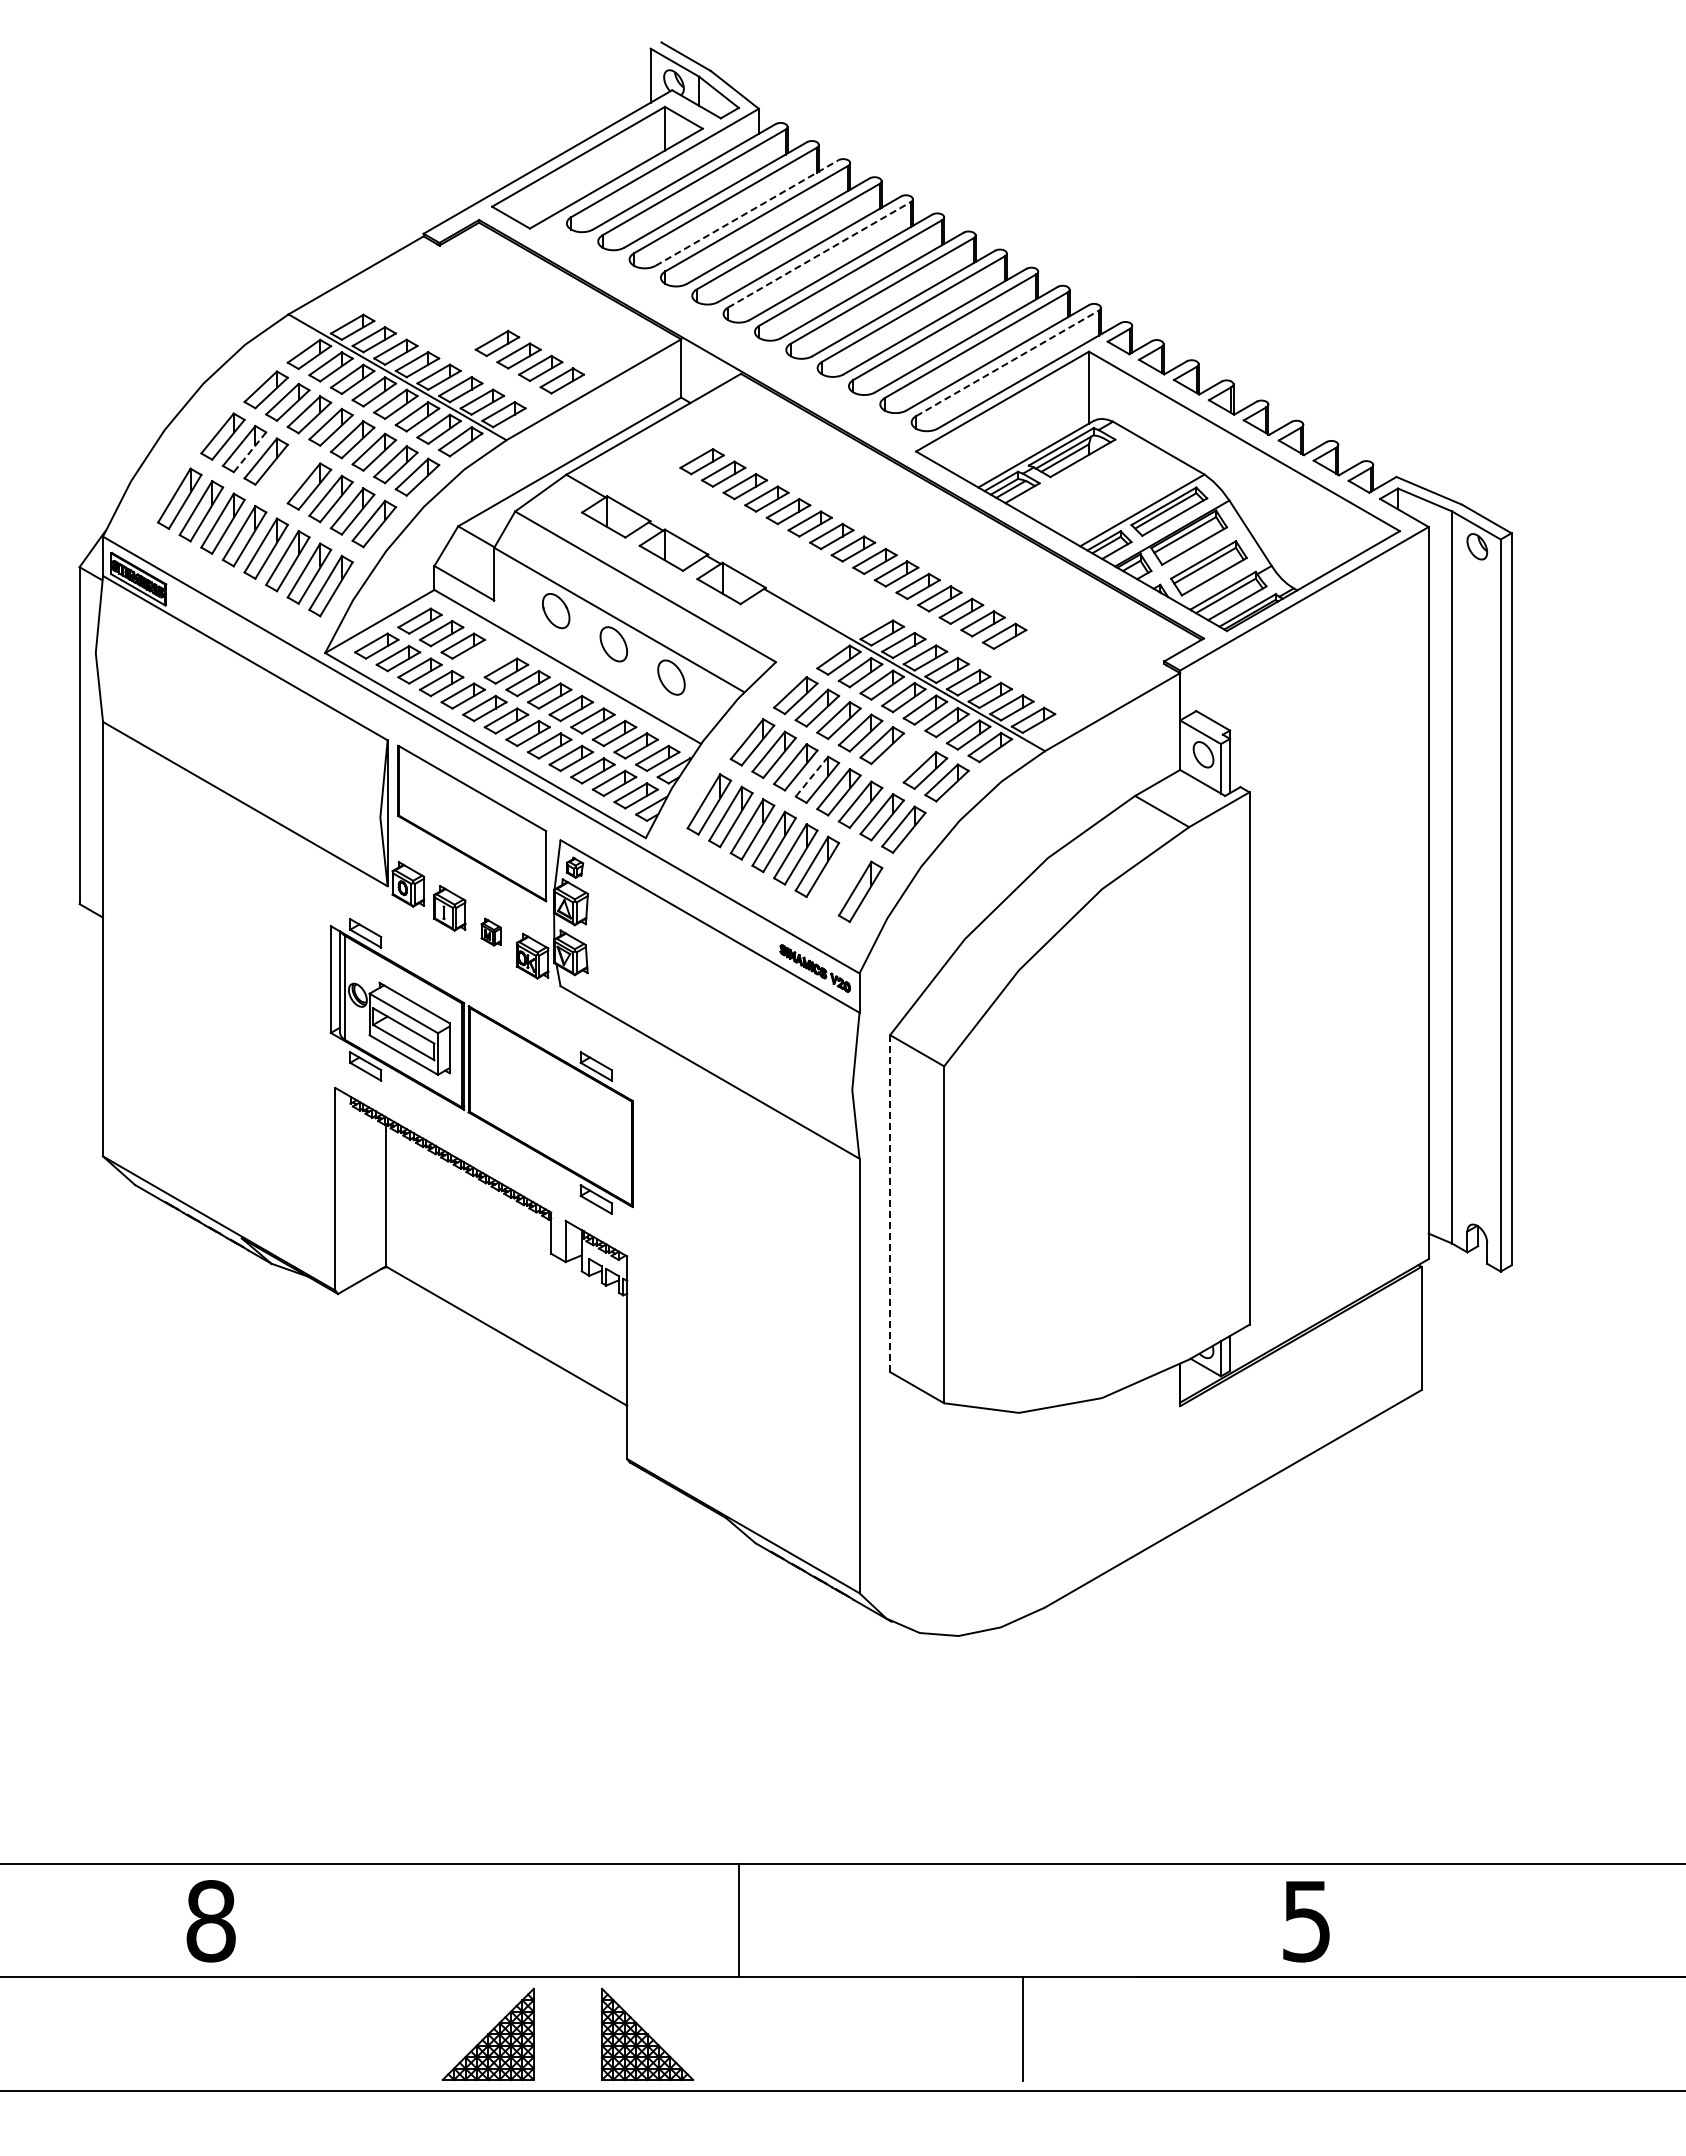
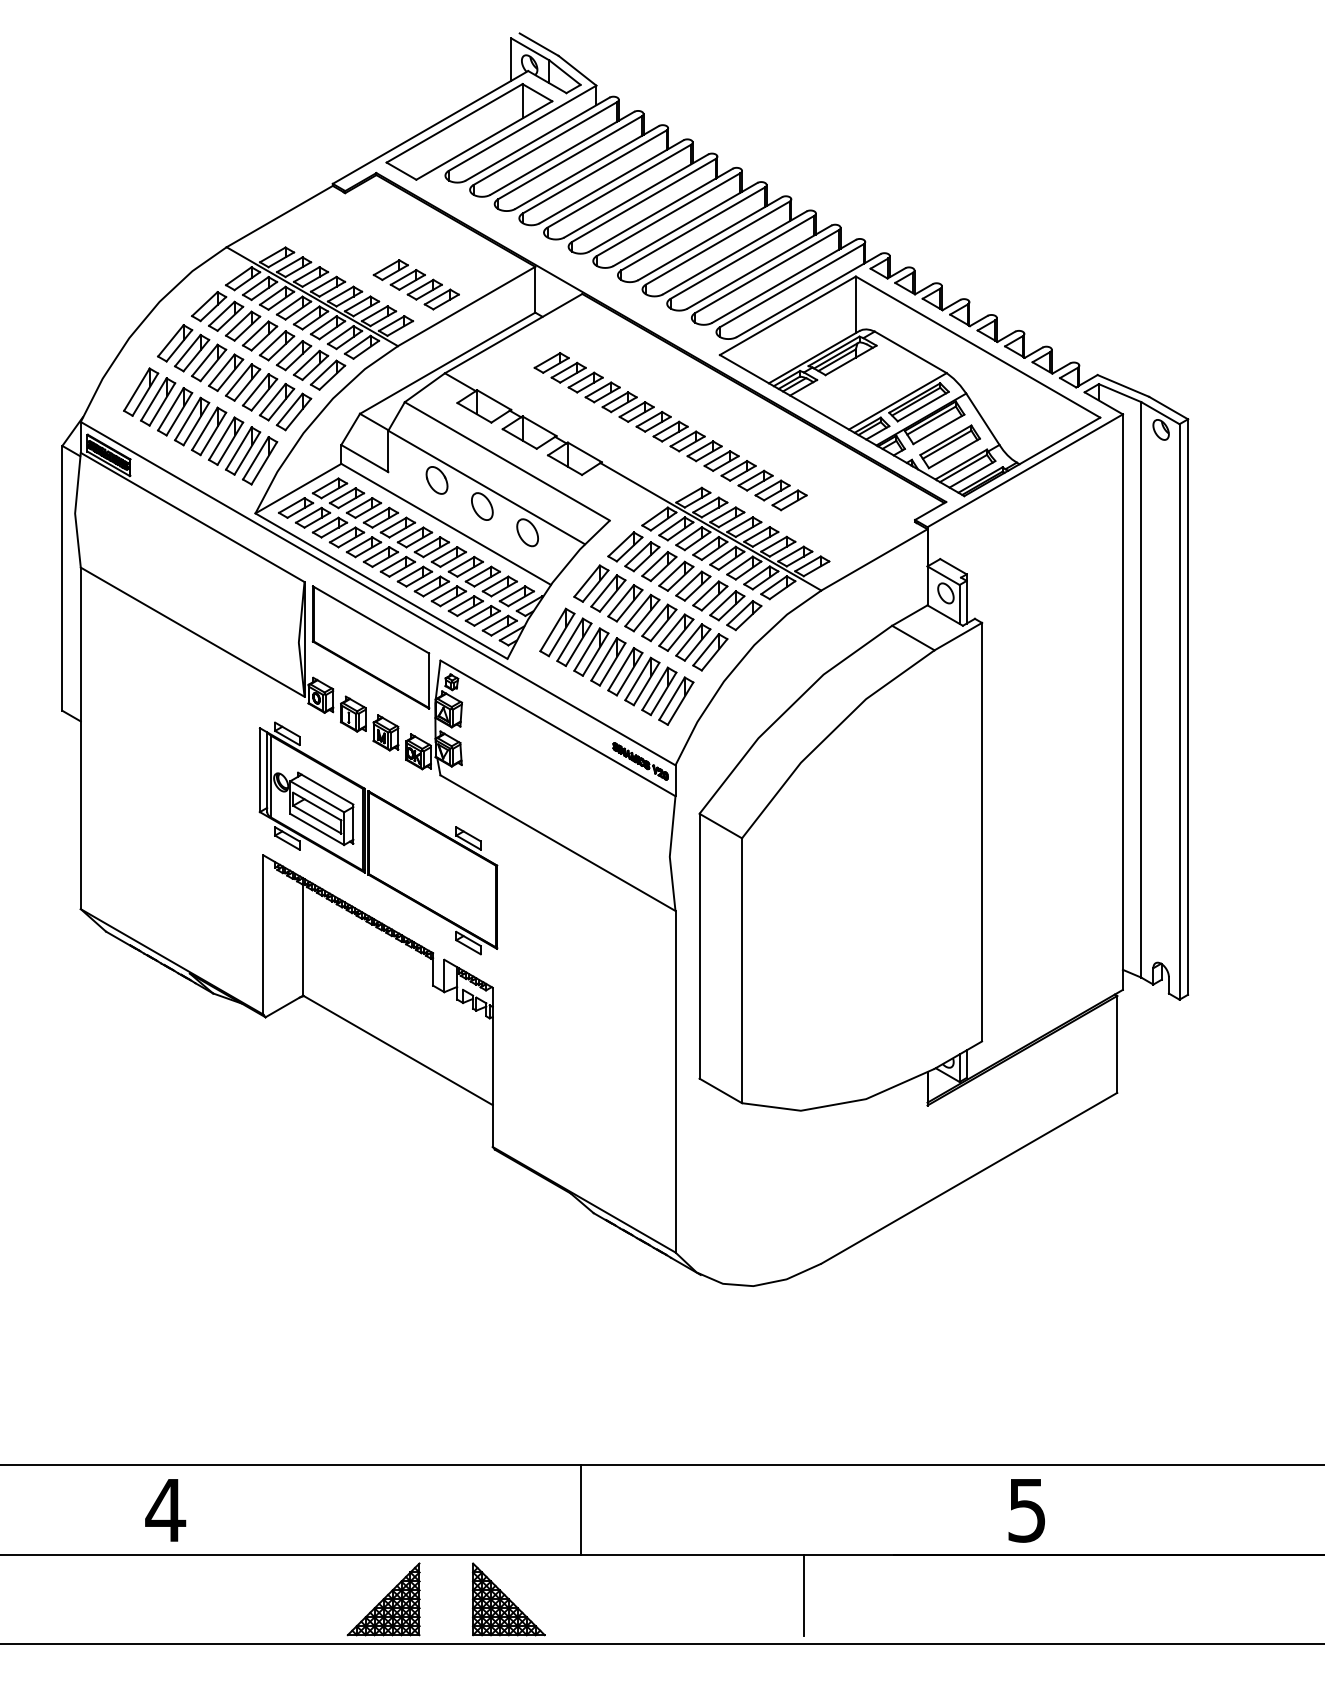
line: (747, 213) -> (587, 167), dashed -> solid
line: (819, 254) -> (644, 200), dashed -> solid
line: (1007, 363) -> (791, 285), dashed -> solid
line: (250, 452) -> (196, 355), dashed -> solid
part: (287, 473) -> (225, 372), added
part: (484, 658) -> (380, 517), added
part: (903, 757) -> (710, 595), added
line: (811, 776) -> (637, 610), dashed -> solid
part: (838, 879) -> (658, 691), added
part: (490, 931) -> (385, 732), size x1.67
line: (890, 1203) -> (699, 946), dashed -> solid
text: (210, 1921) -> (165, 1510), 8 -> 4

